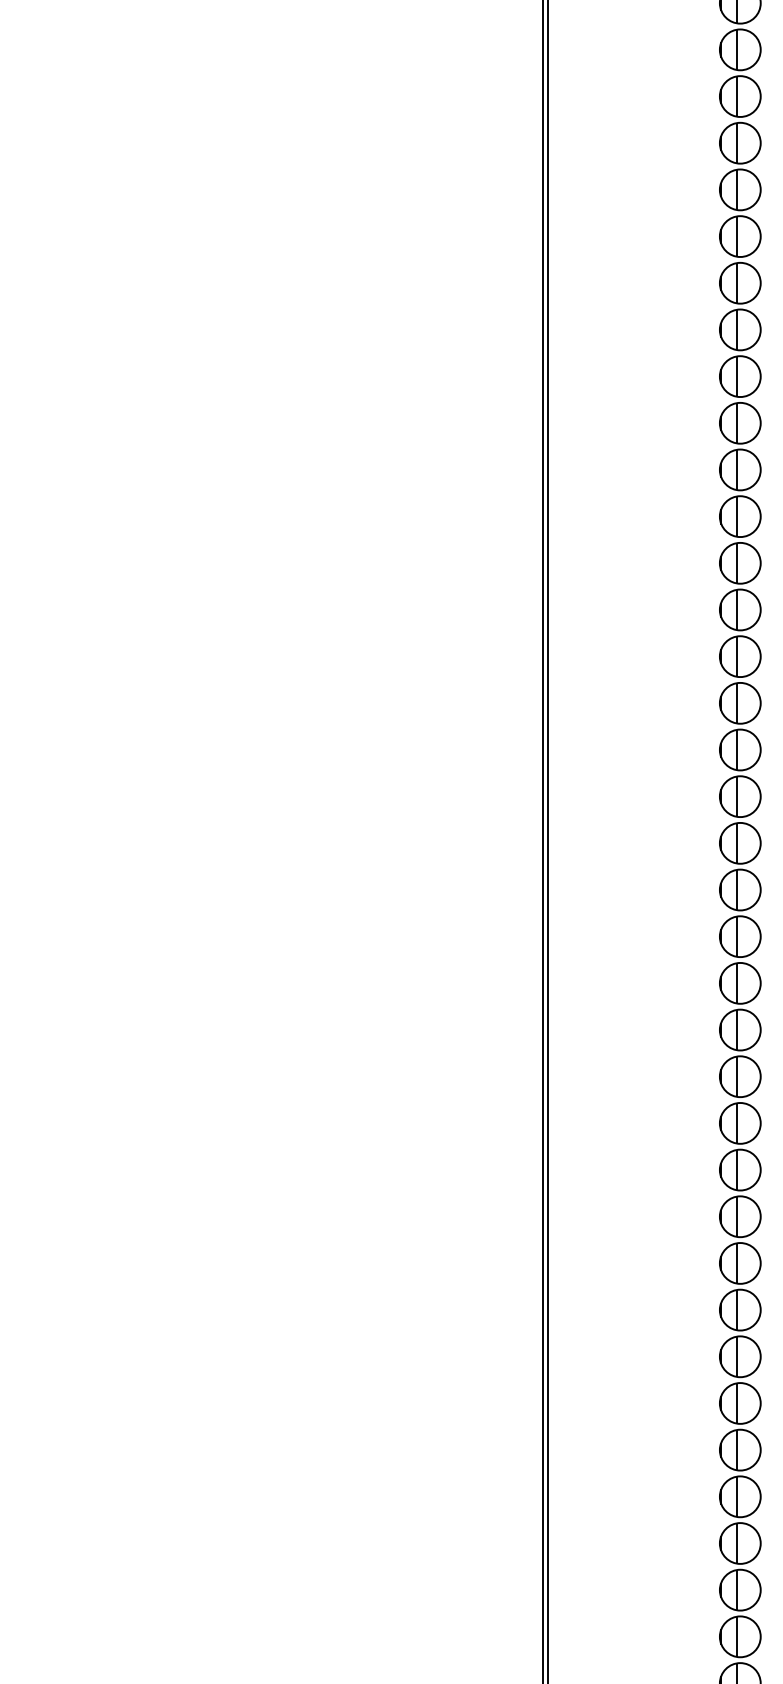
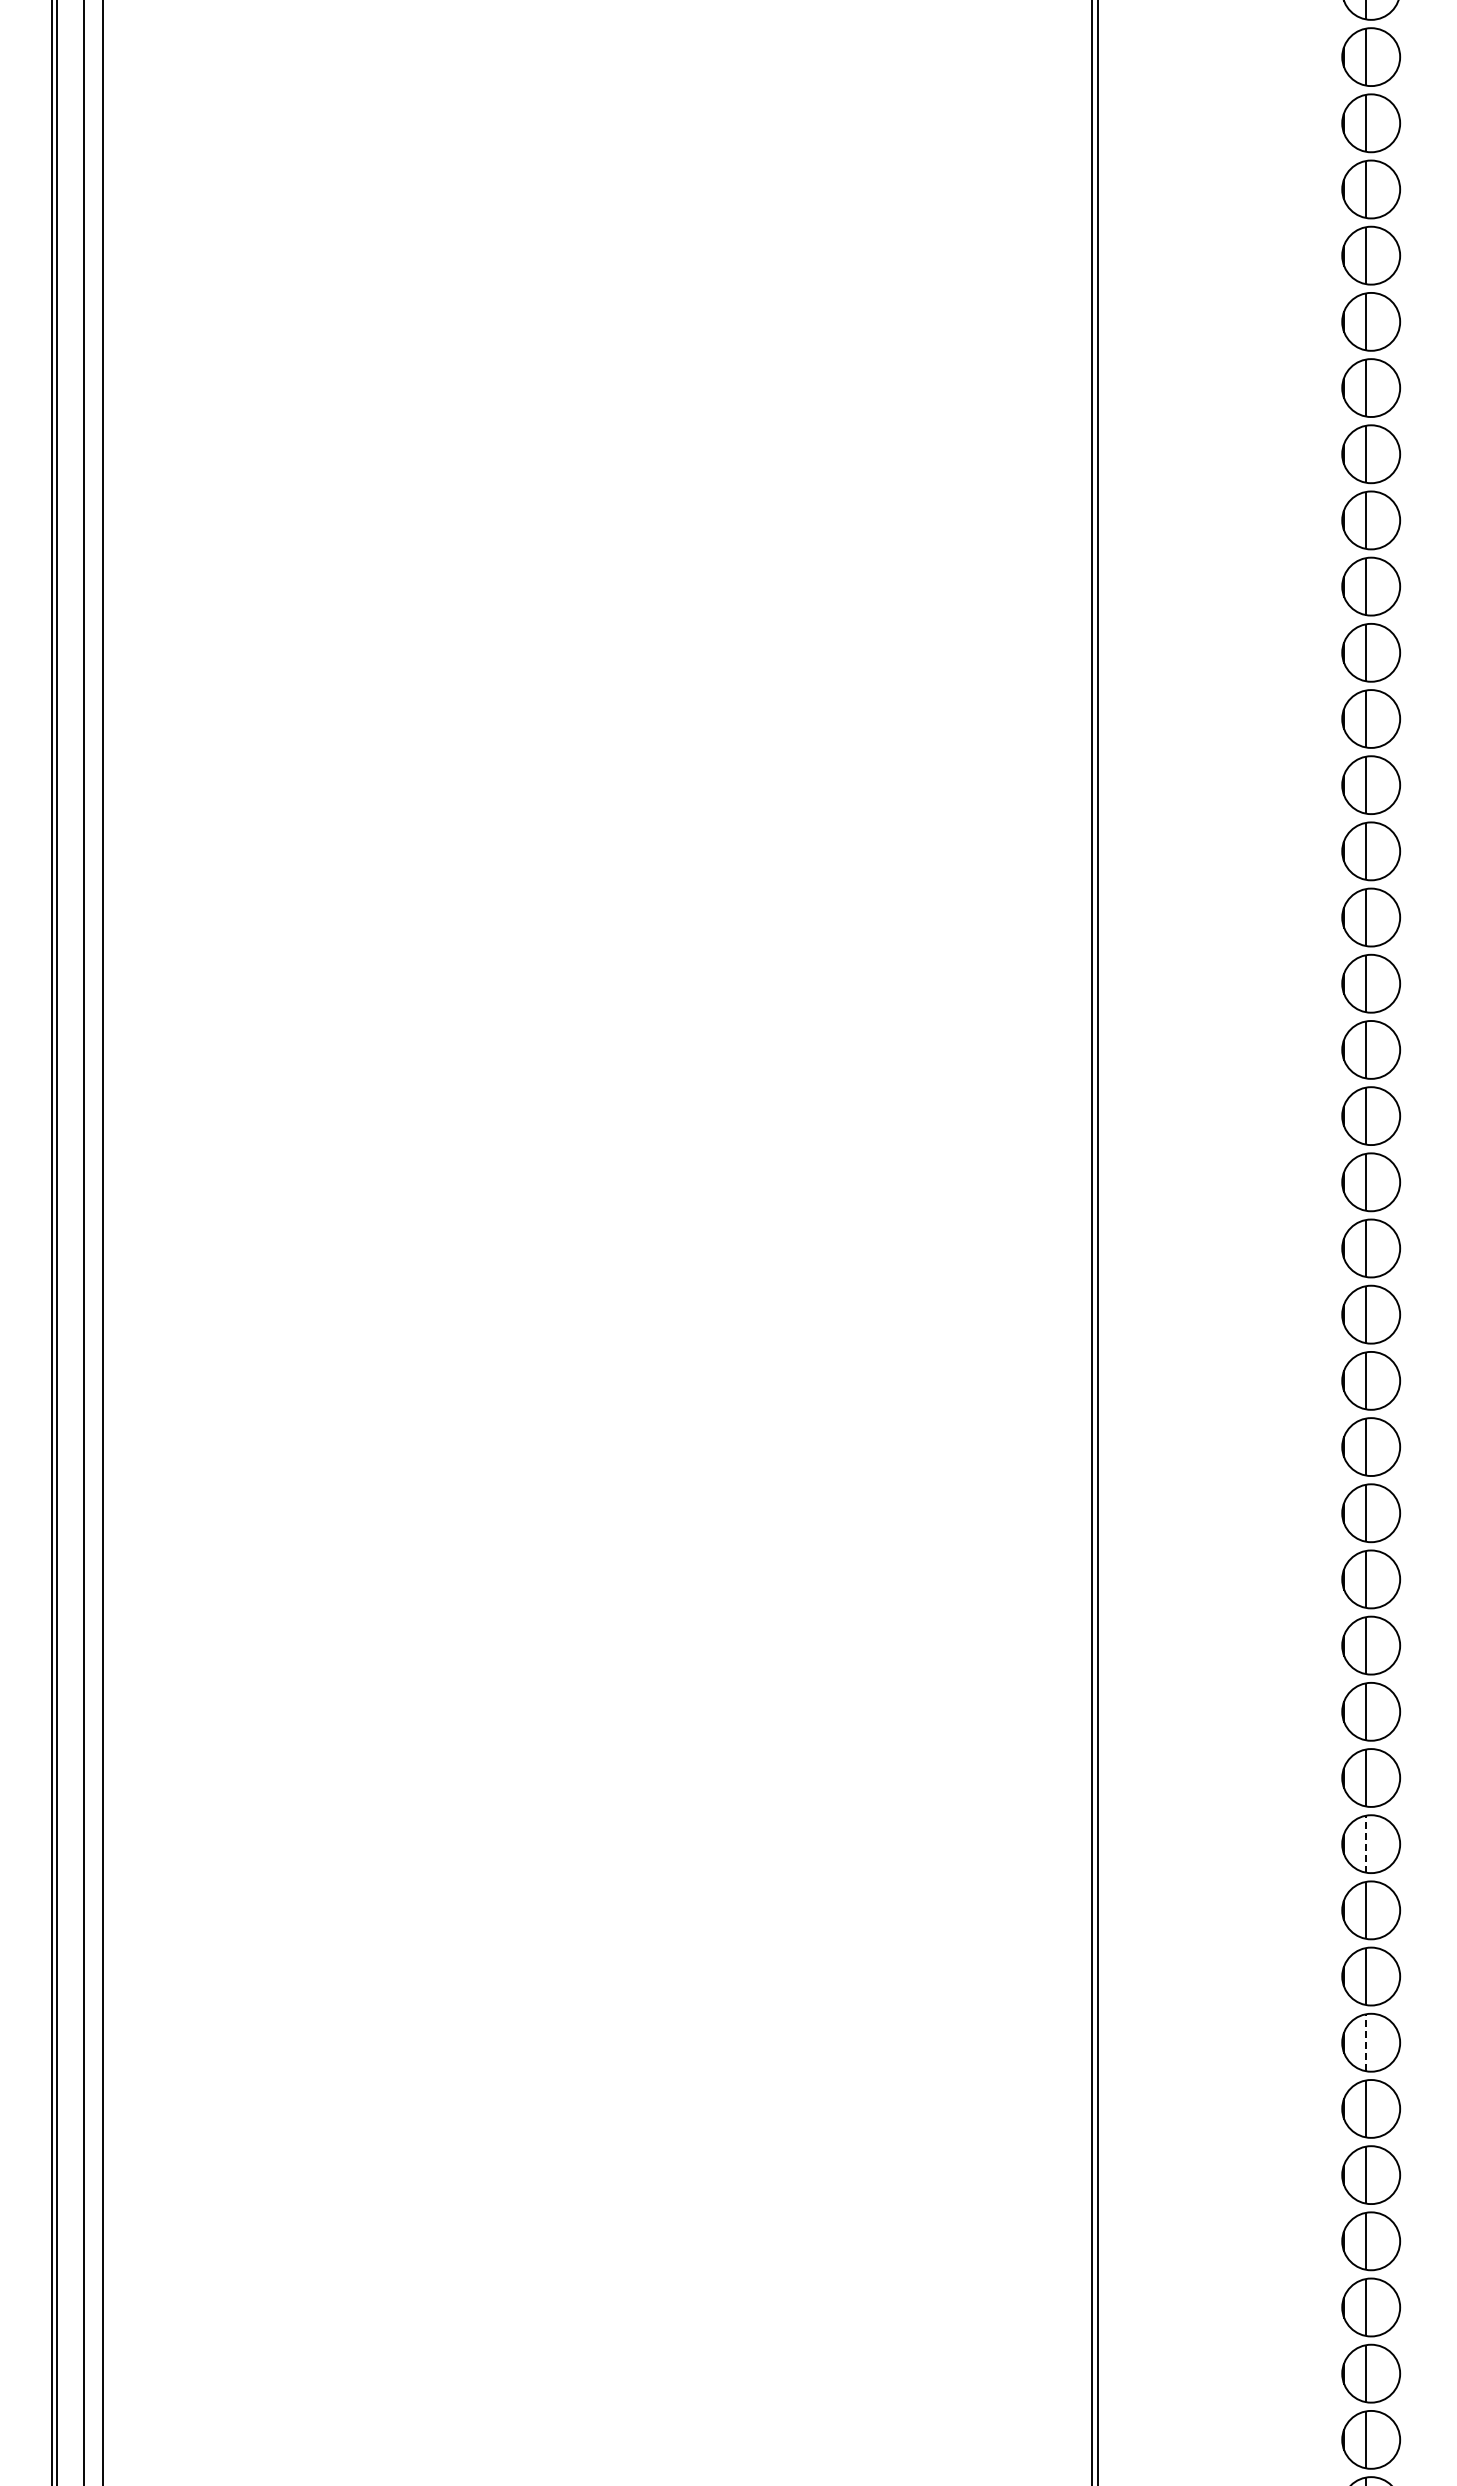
line: (736, 1169) -> (1366, 1843), solid -> dashed
line: (736, 1309) -> (1366, 2042), solid -> dashed

